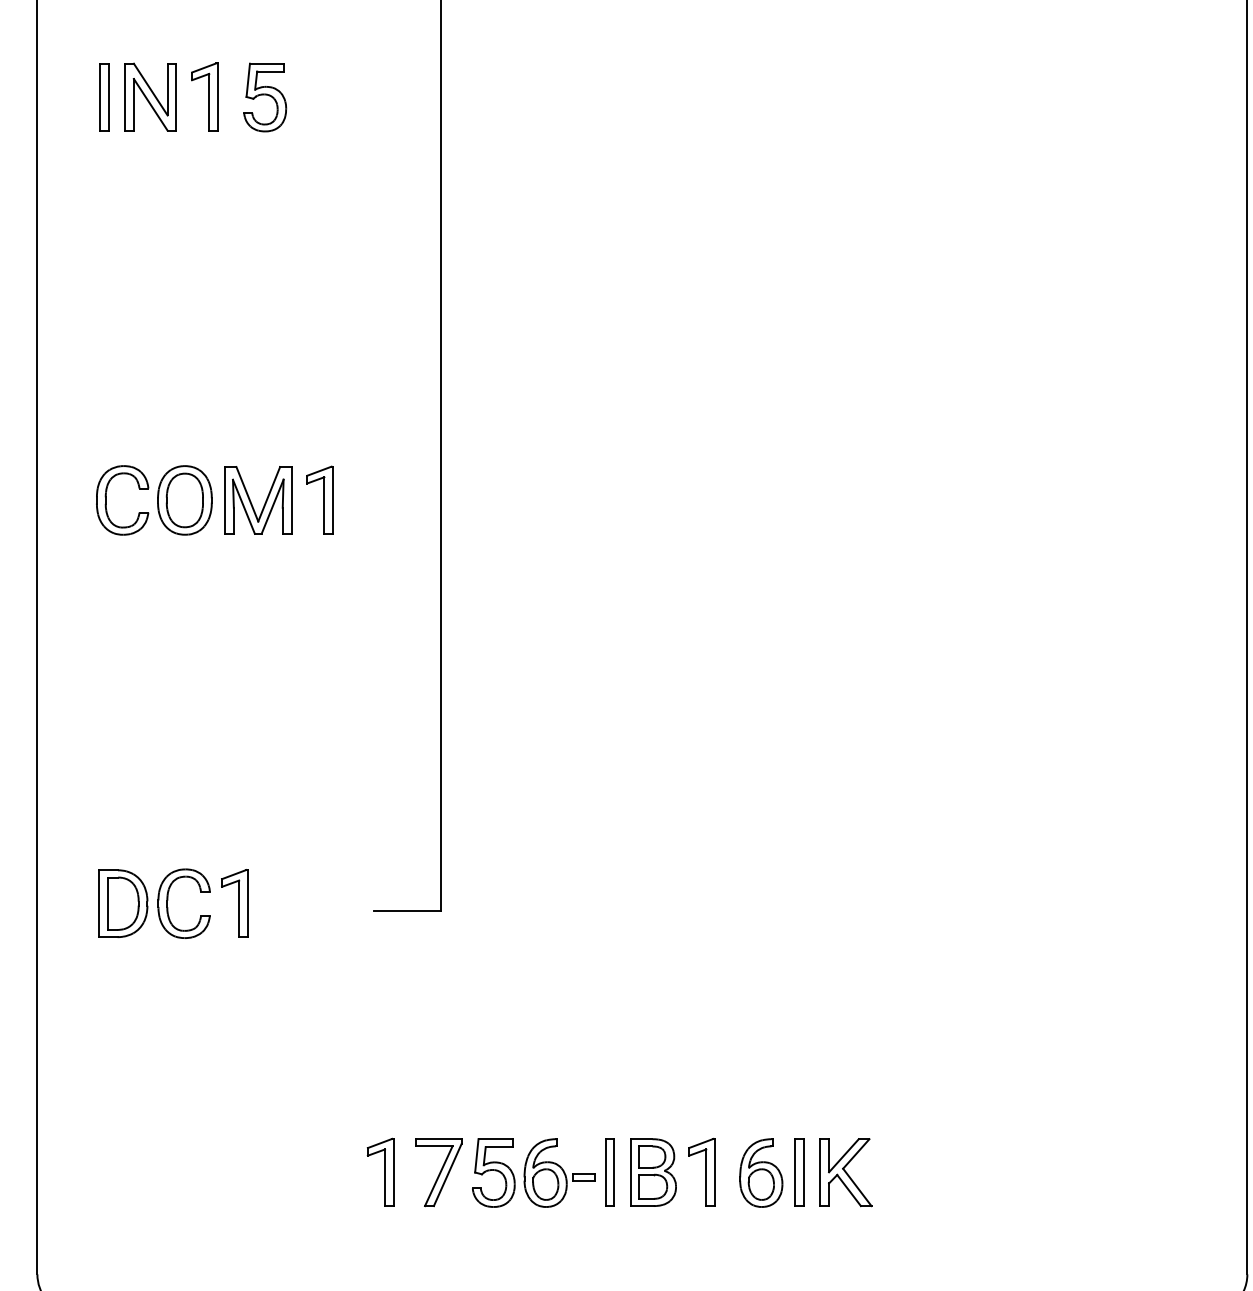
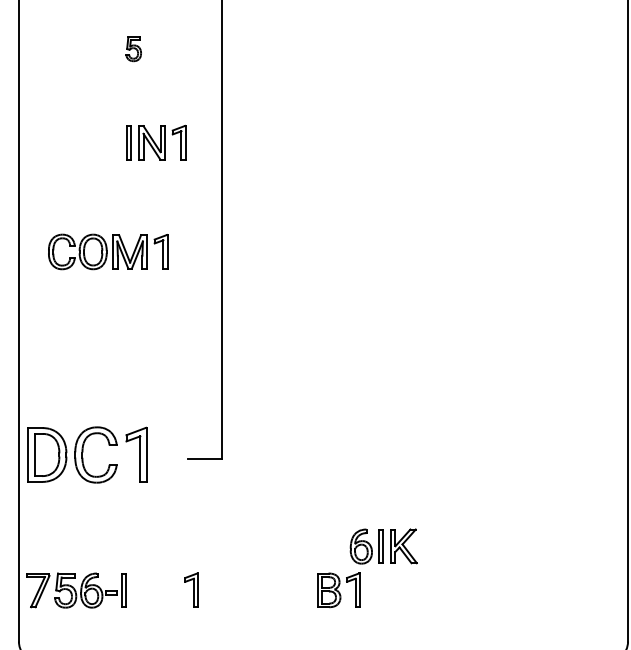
part: (159, 96) -> (156, 142), moved
part: (264, 98) -> (133, 49), size x0.7
part: (173, 902) -> (87, 454), size x1.6
part: (515, 1172) -> (76, 590), moved
part: (805, 1172) -> (383, 546), moved

